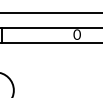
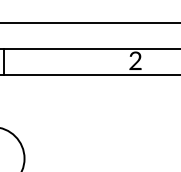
text: (76, 35) -> (134, 62), 0 -> 2

